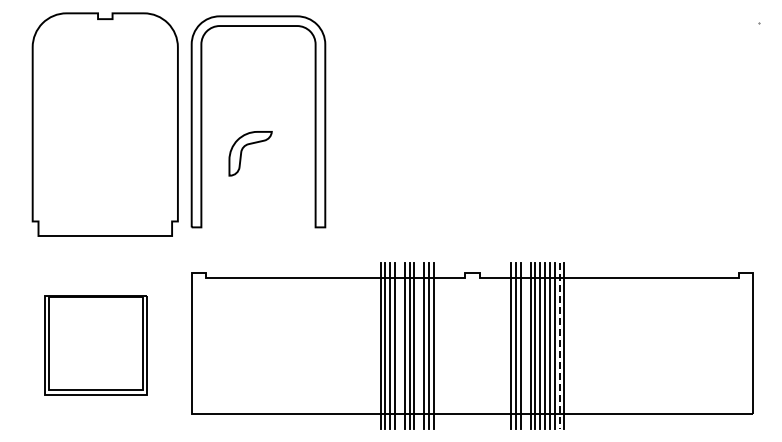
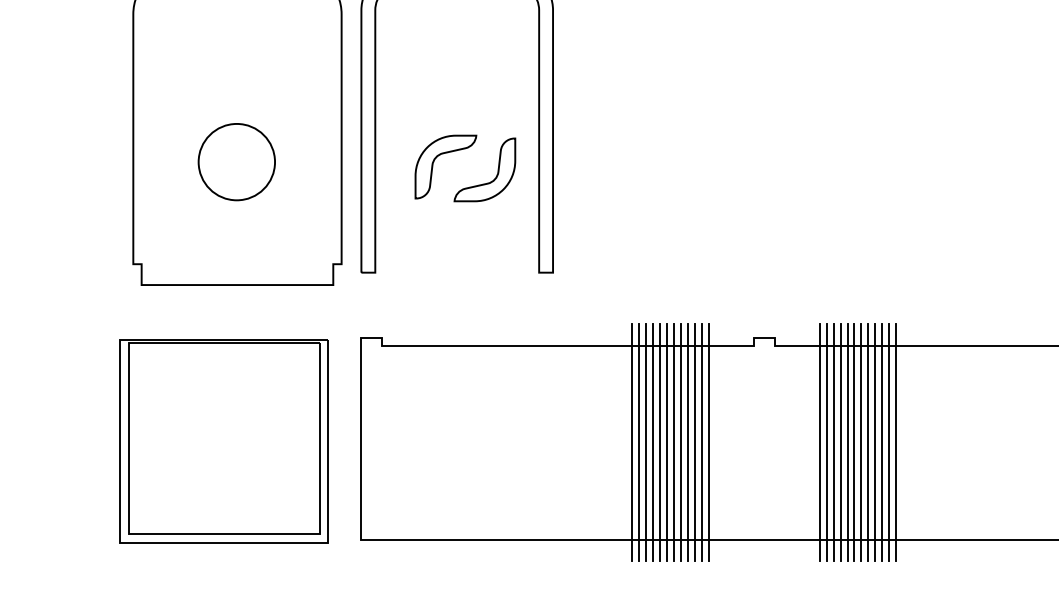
circle: (104, 149) -> (236, 160), added
part: (285, 159) -> (495, 175), added
part: (95, 344) -> (223, 440), size x1.43
line: (399, 345) -> (659, 442), added
line: (419, 345) -> (688, 442), added
line: (525, 345) -> (840, 442), added
line: (559, 345) -> (889, 442), dashed -> solid

